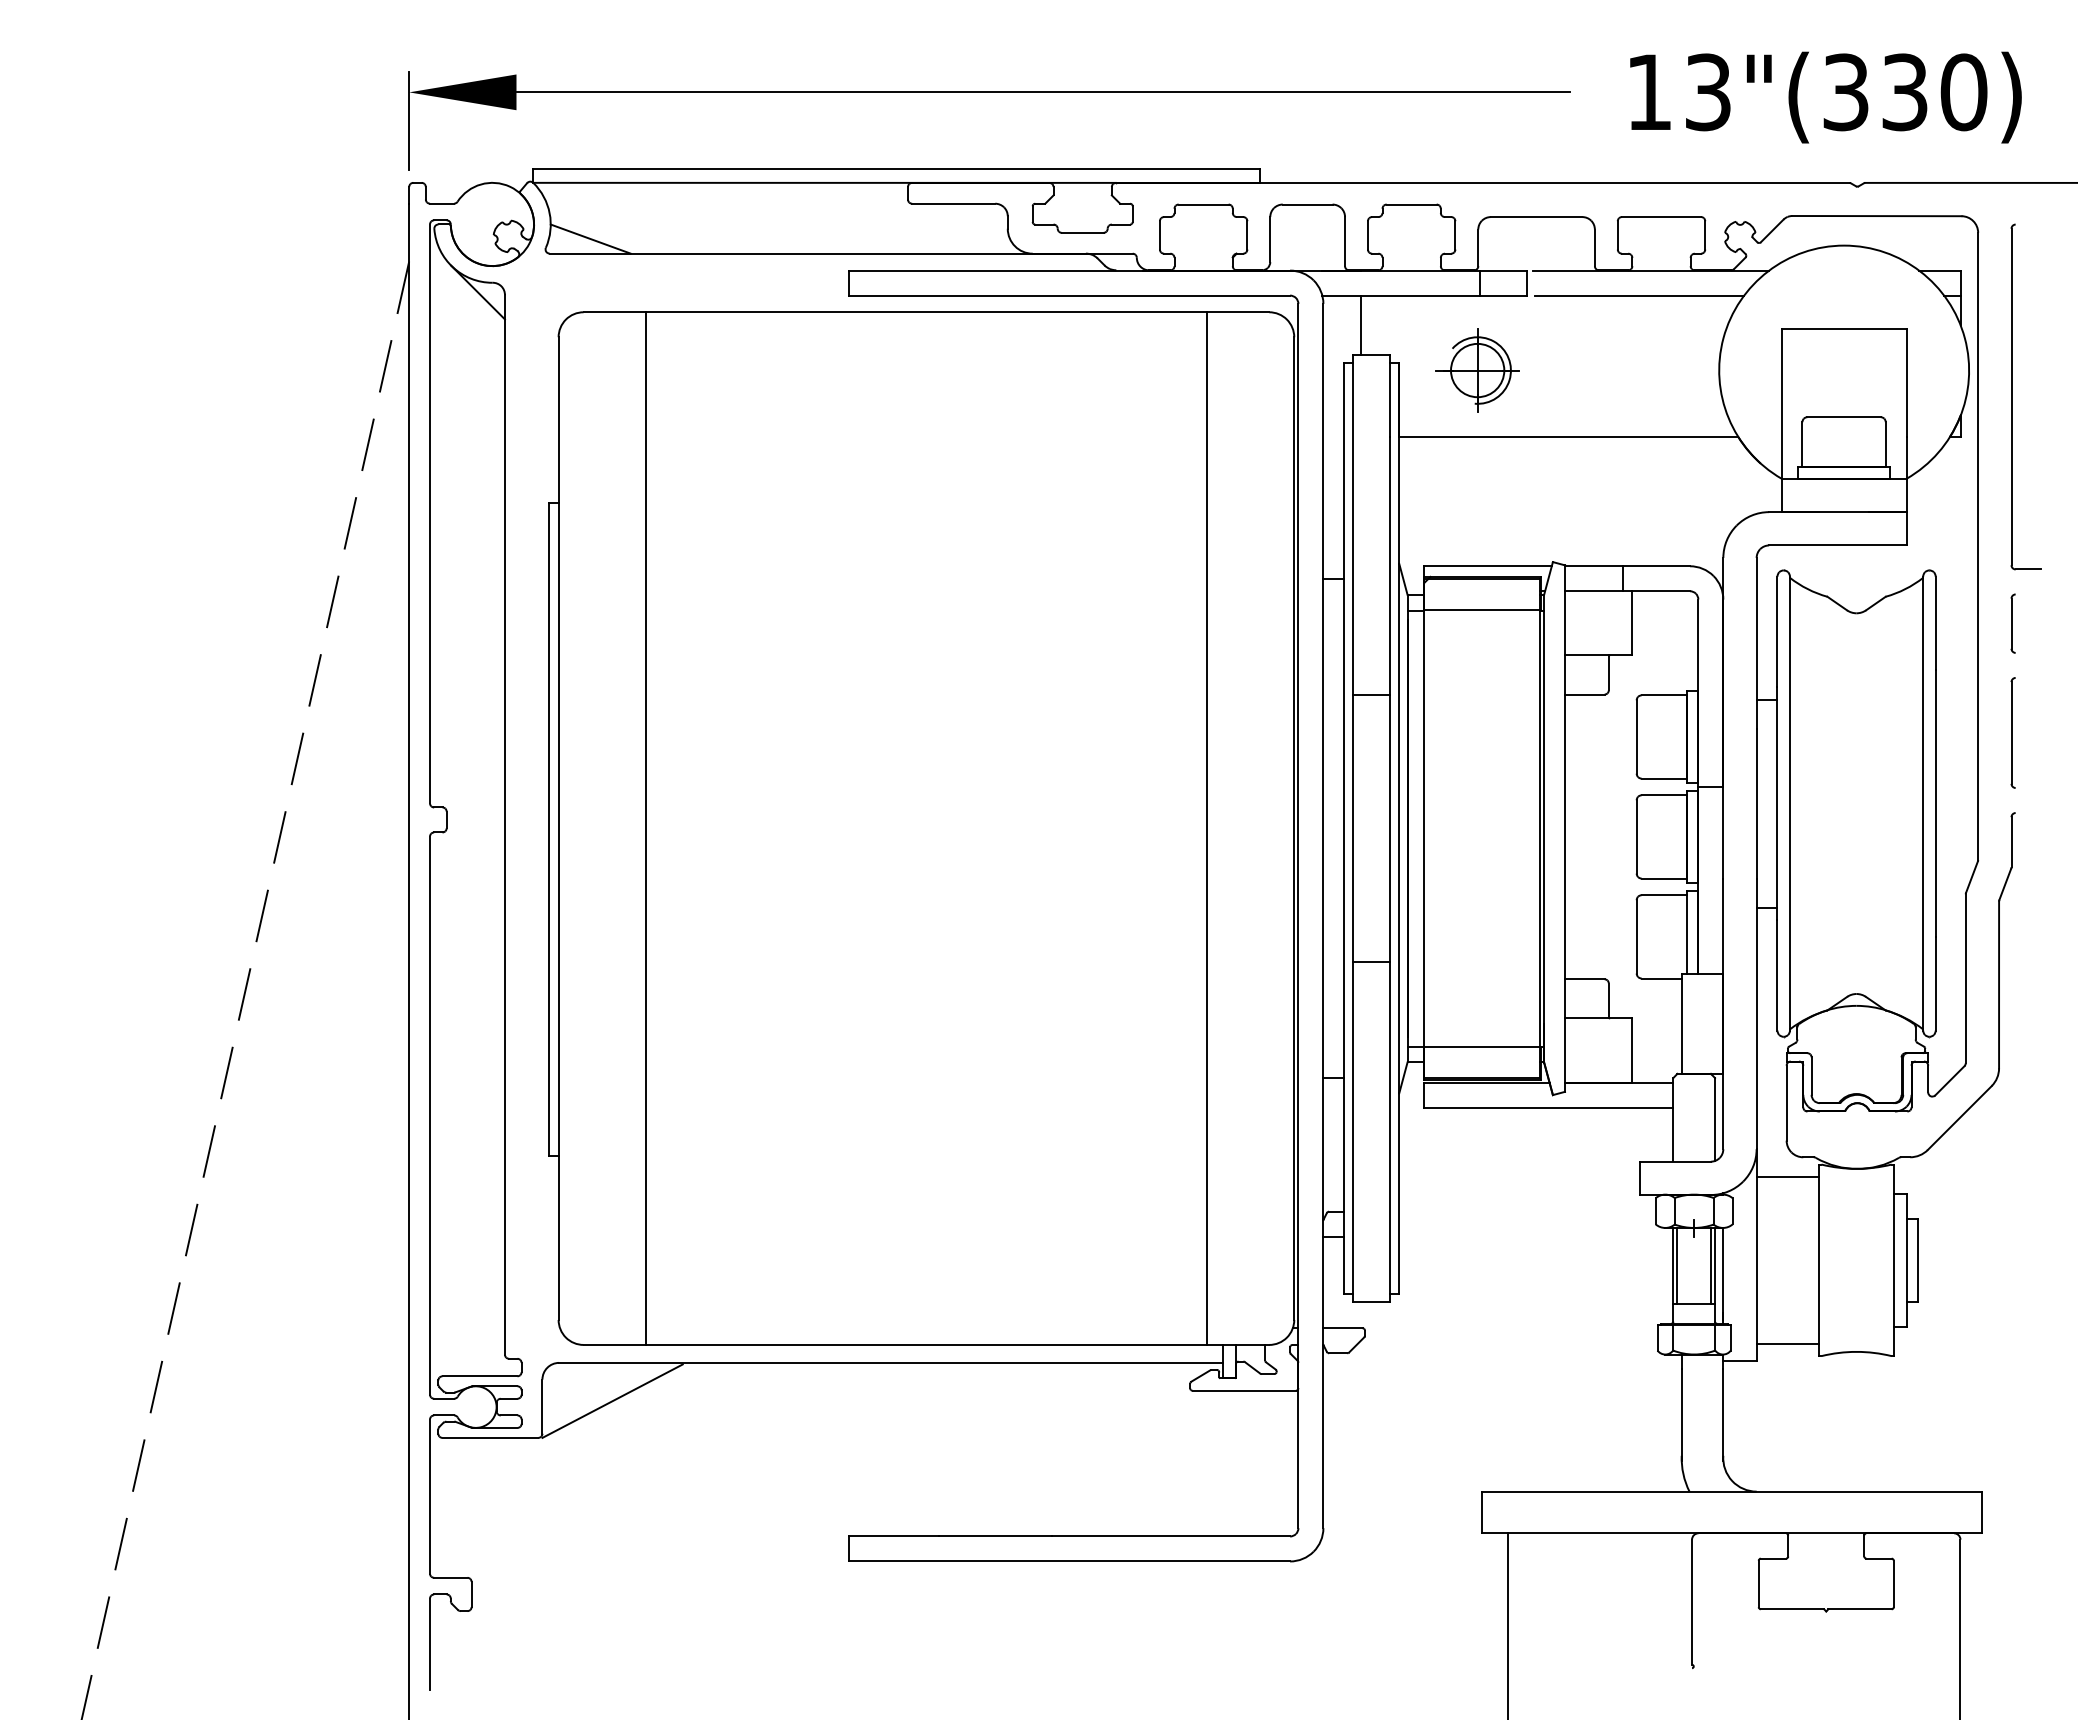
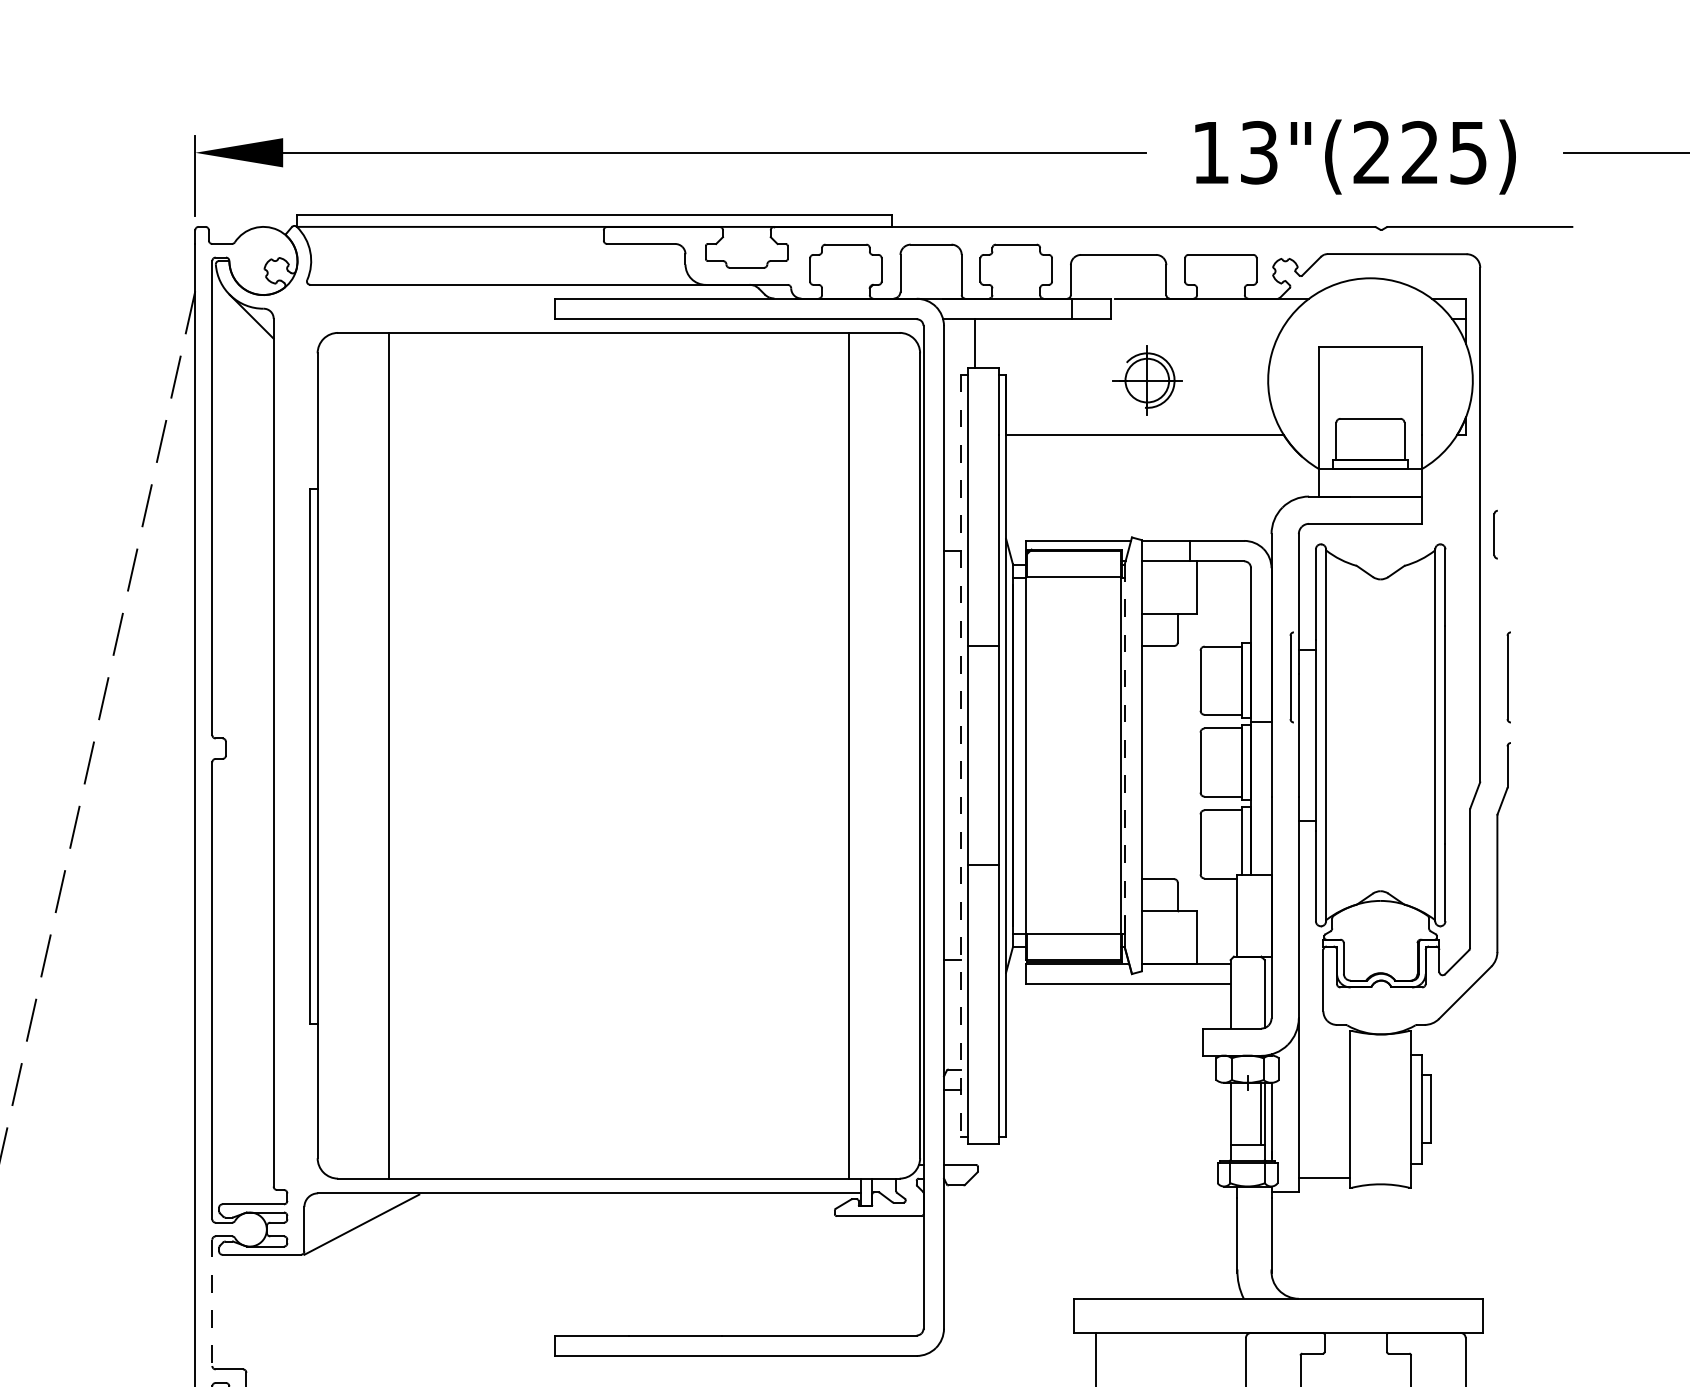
text: (1905, 92) -> (1420, 152), 13"(330) -> 13"(225)
line: (590, 238) -> (343, 272), removed
line: (1638, 295) -> (1202, 319), removed
part: (1477, 370) -> (1147, 380), moved
part: (2012, 396) -> (1508, 401), removed
part: (2012, 623) -> (1495, 534), moved
part: (1747, 732) -> (1291, 677), added
line: (1344, 829) -> (961, 756), solid -> dashed
line: (1544, 829) -> (1125, 756), solid -> dashed
line: (1787, 1177) -> (1324, 1041), removed
line: (1677, 1266) -> (1234, 1114), removed
line: (430, 1497) -> (212, 1303), solid -> dashed

